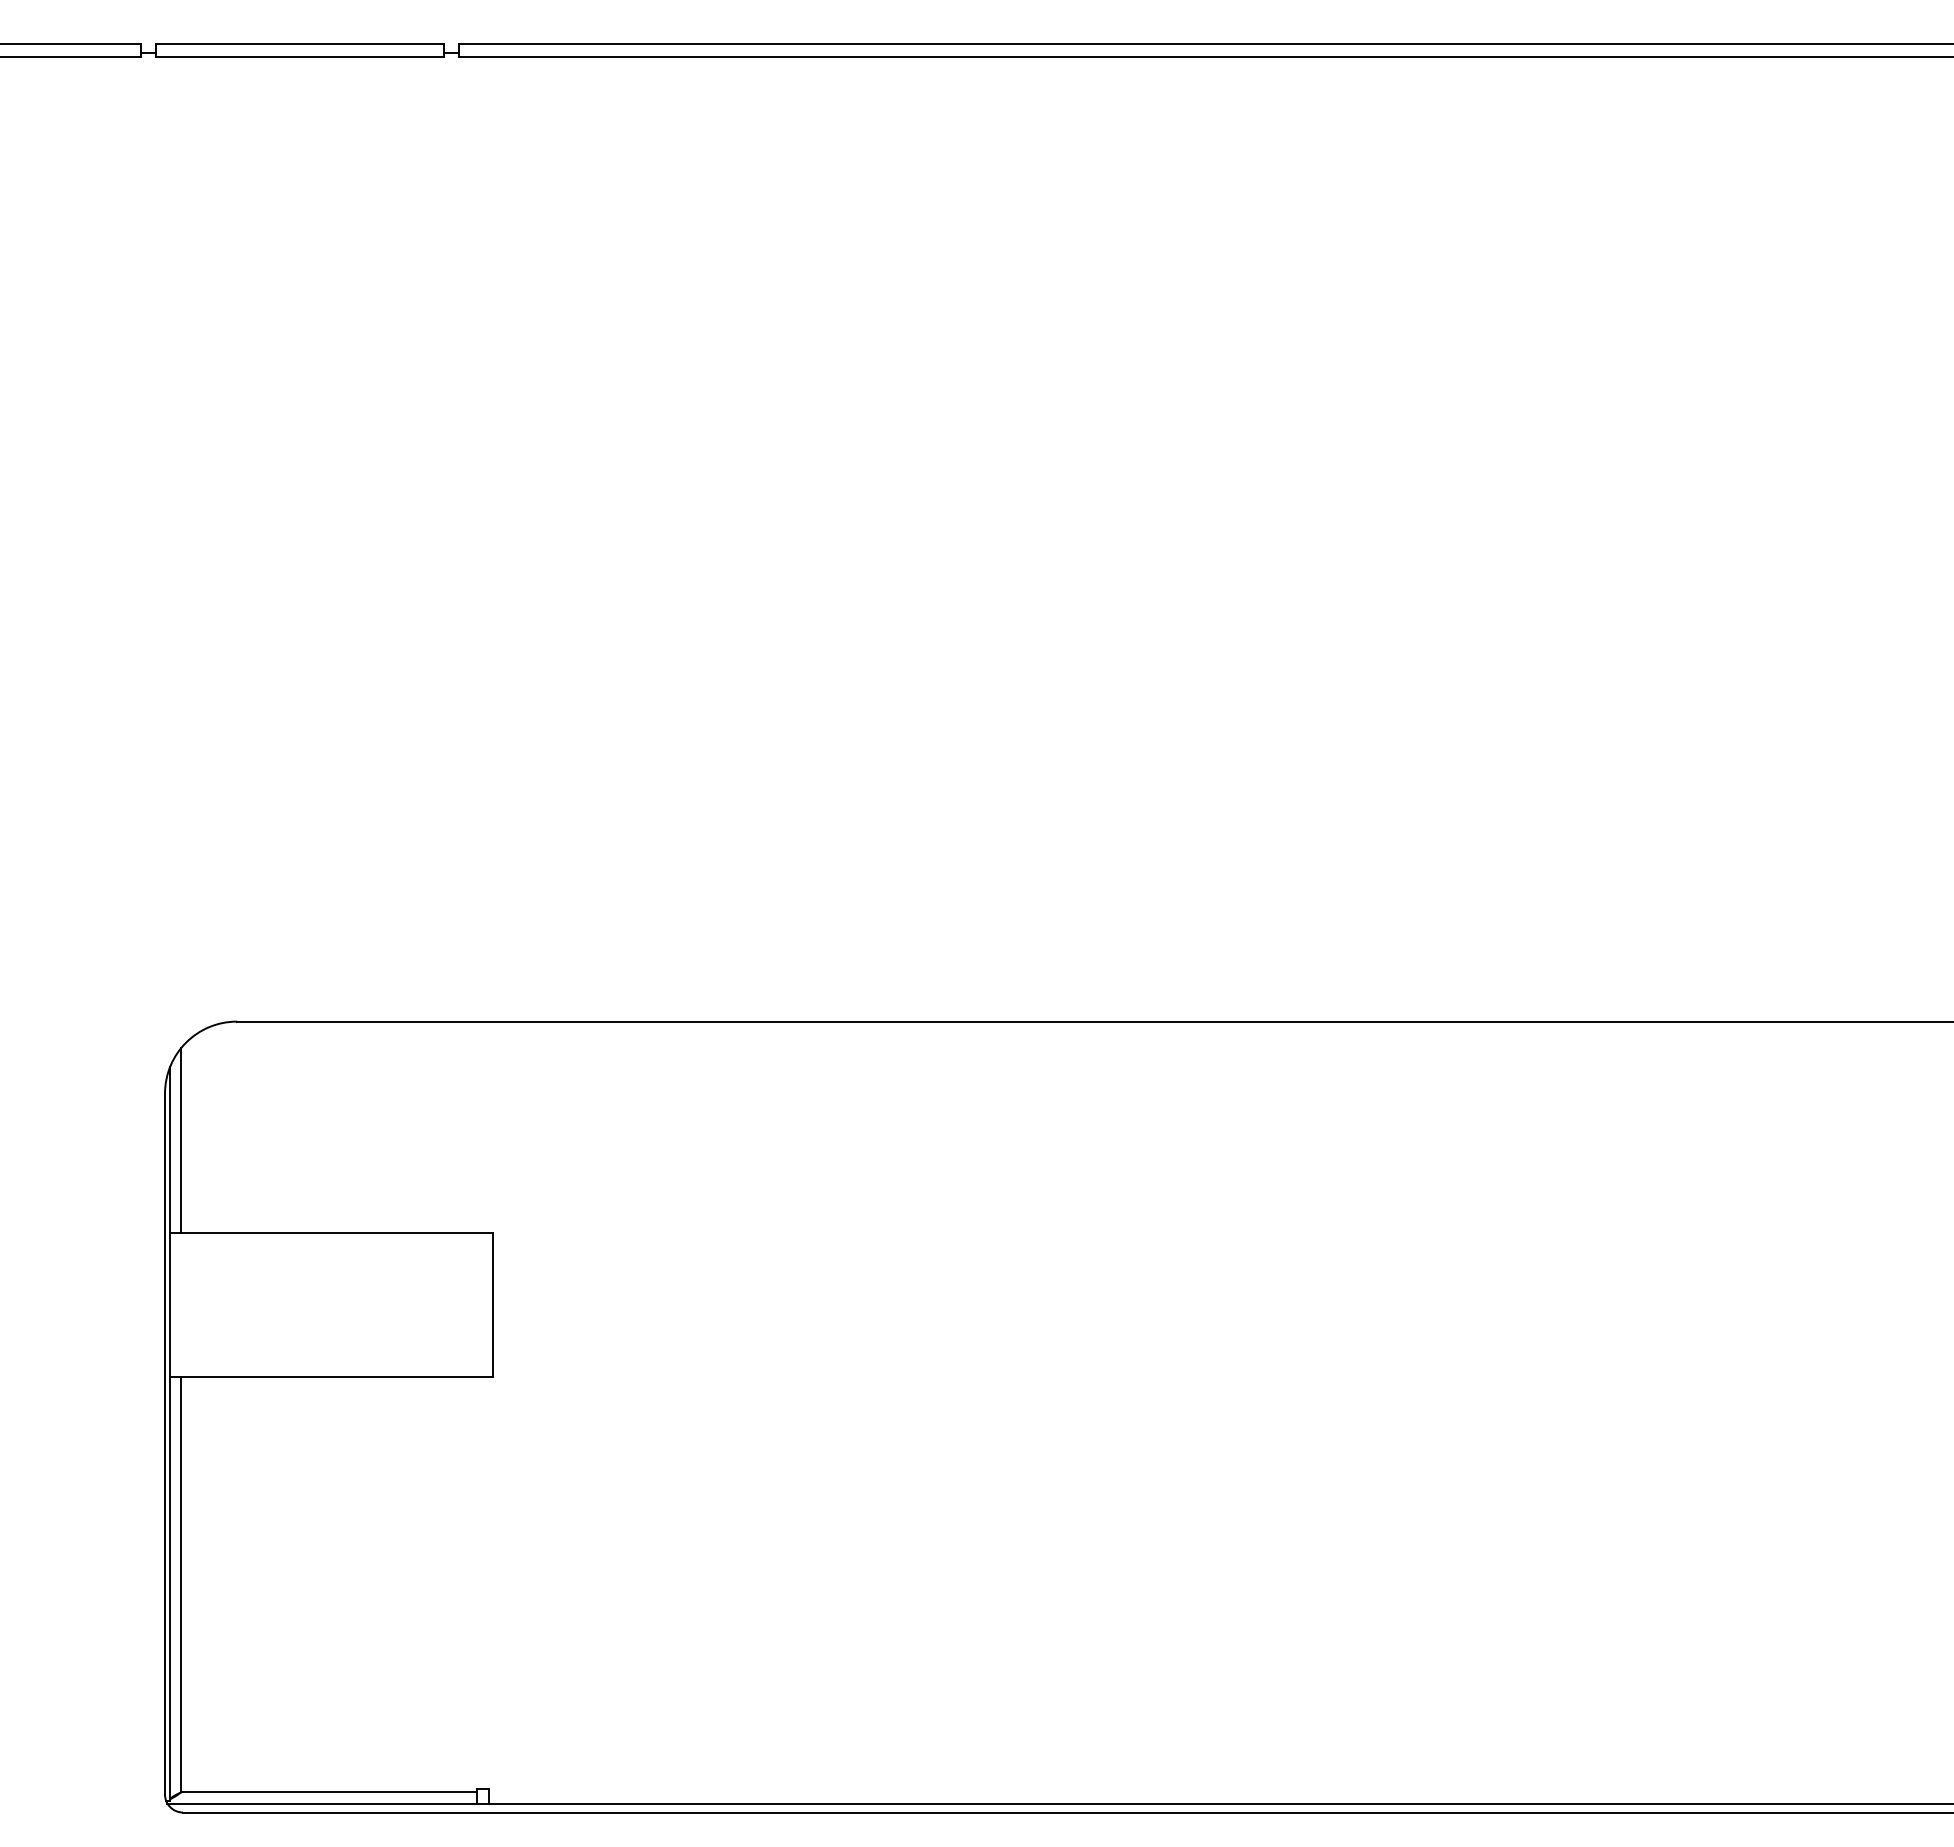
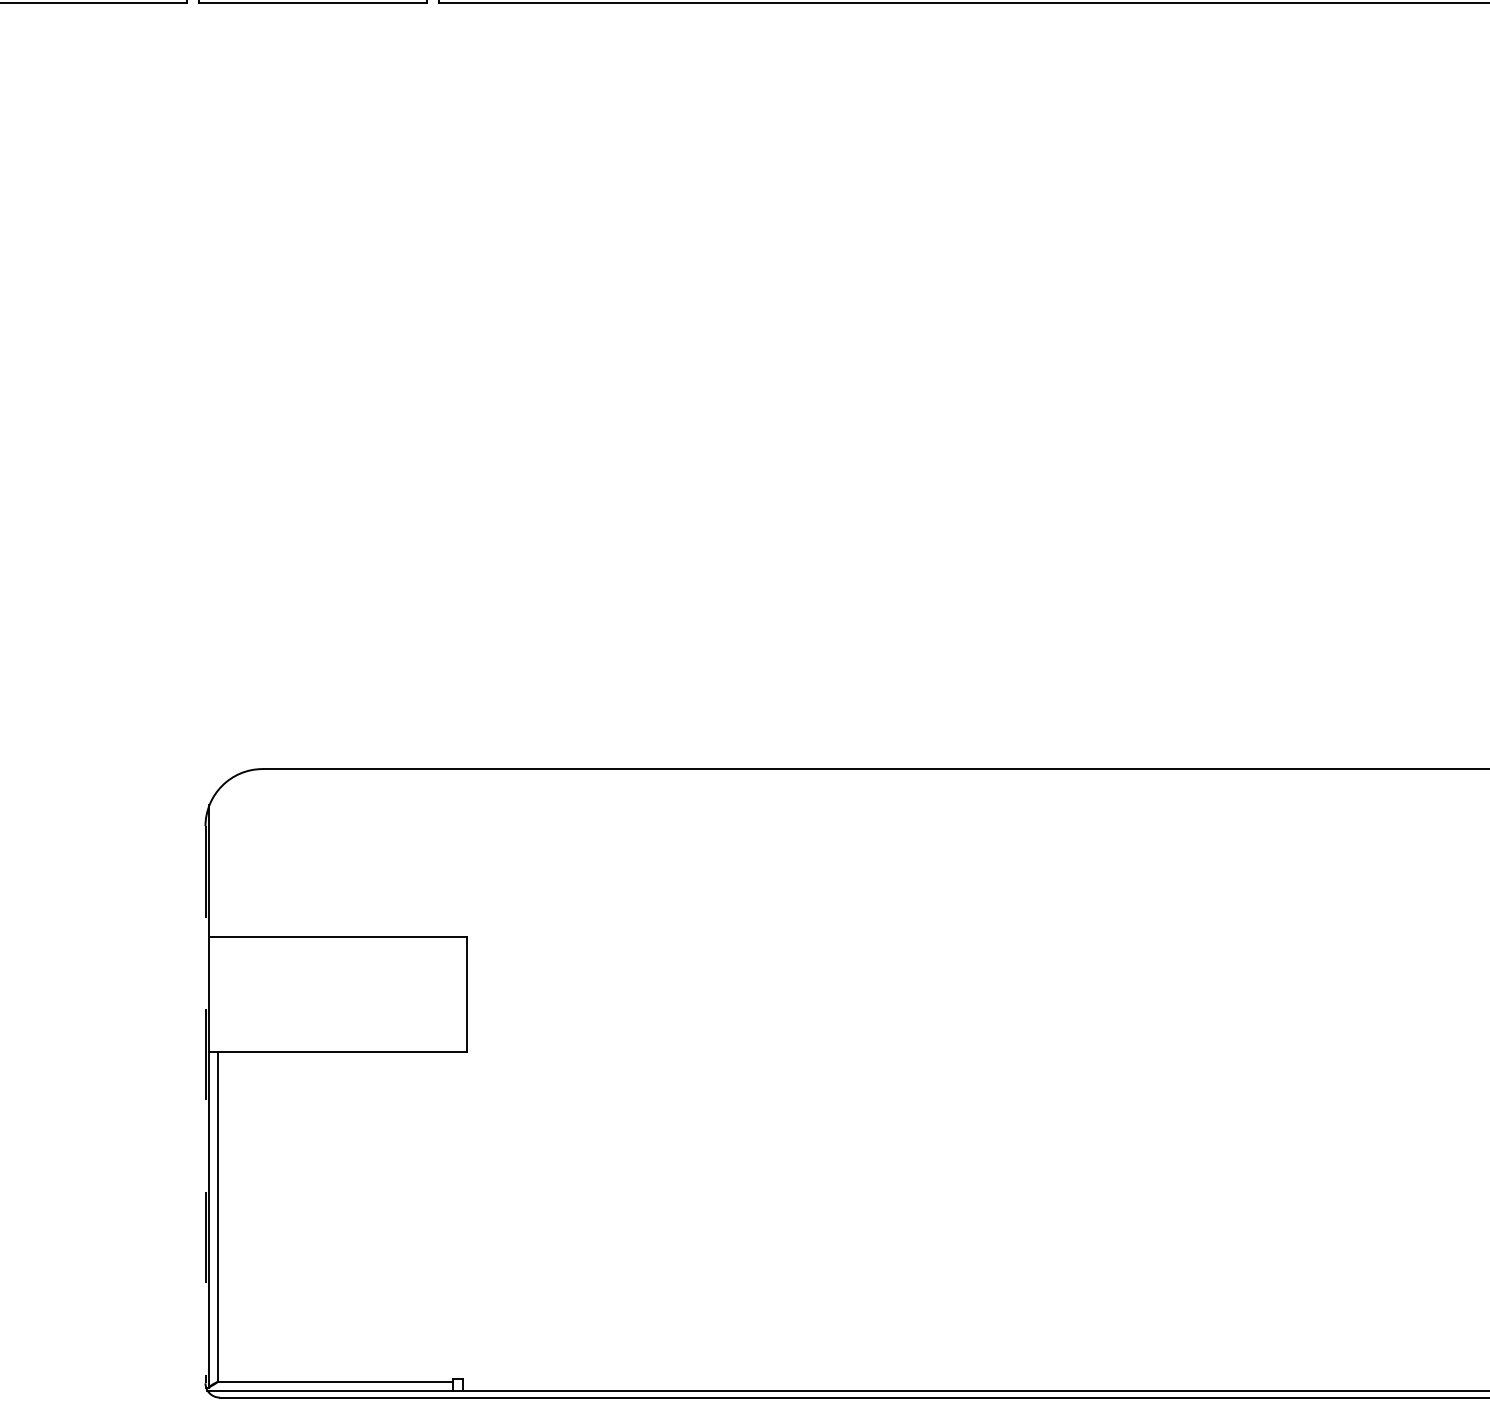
line: (181, 1140) -> (218, 863), removed
line: (165, 1444) -> (205, 1105), solid -> dashed

